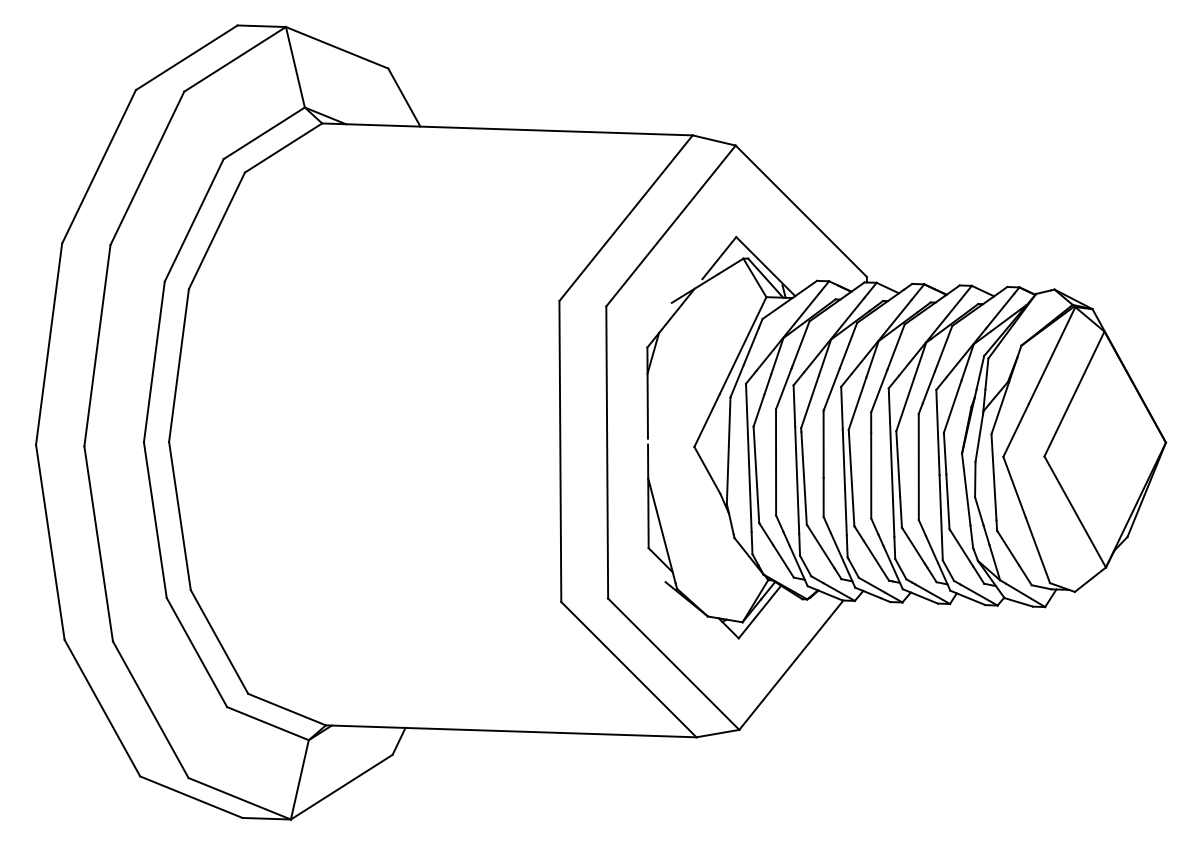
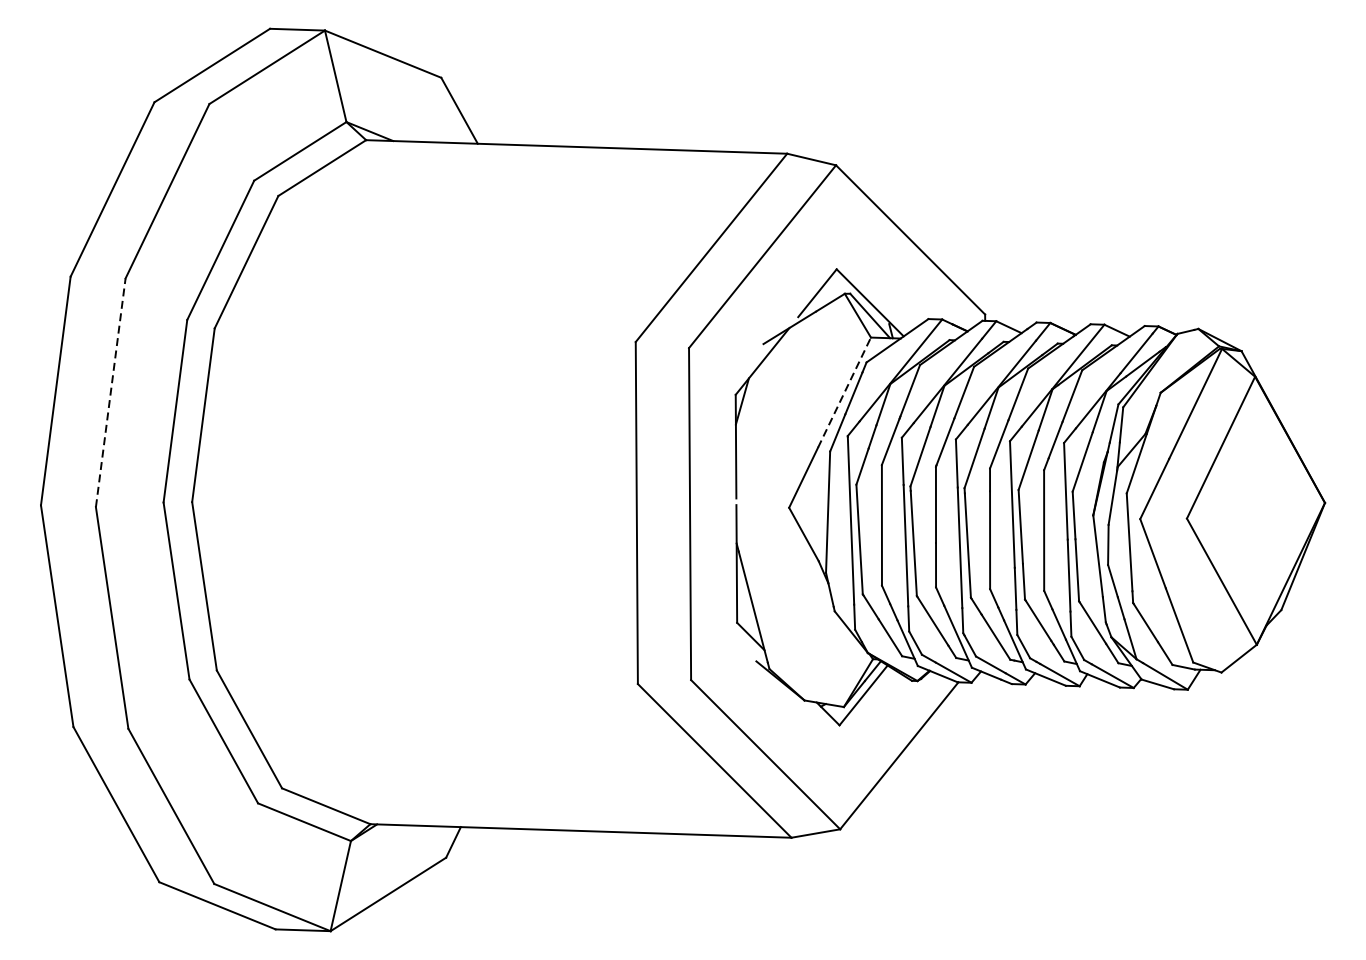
line: (97, 345) -> (110, 392), solid -> dashed
line: (743, 345) -> (844, 392), solid -> dashed

